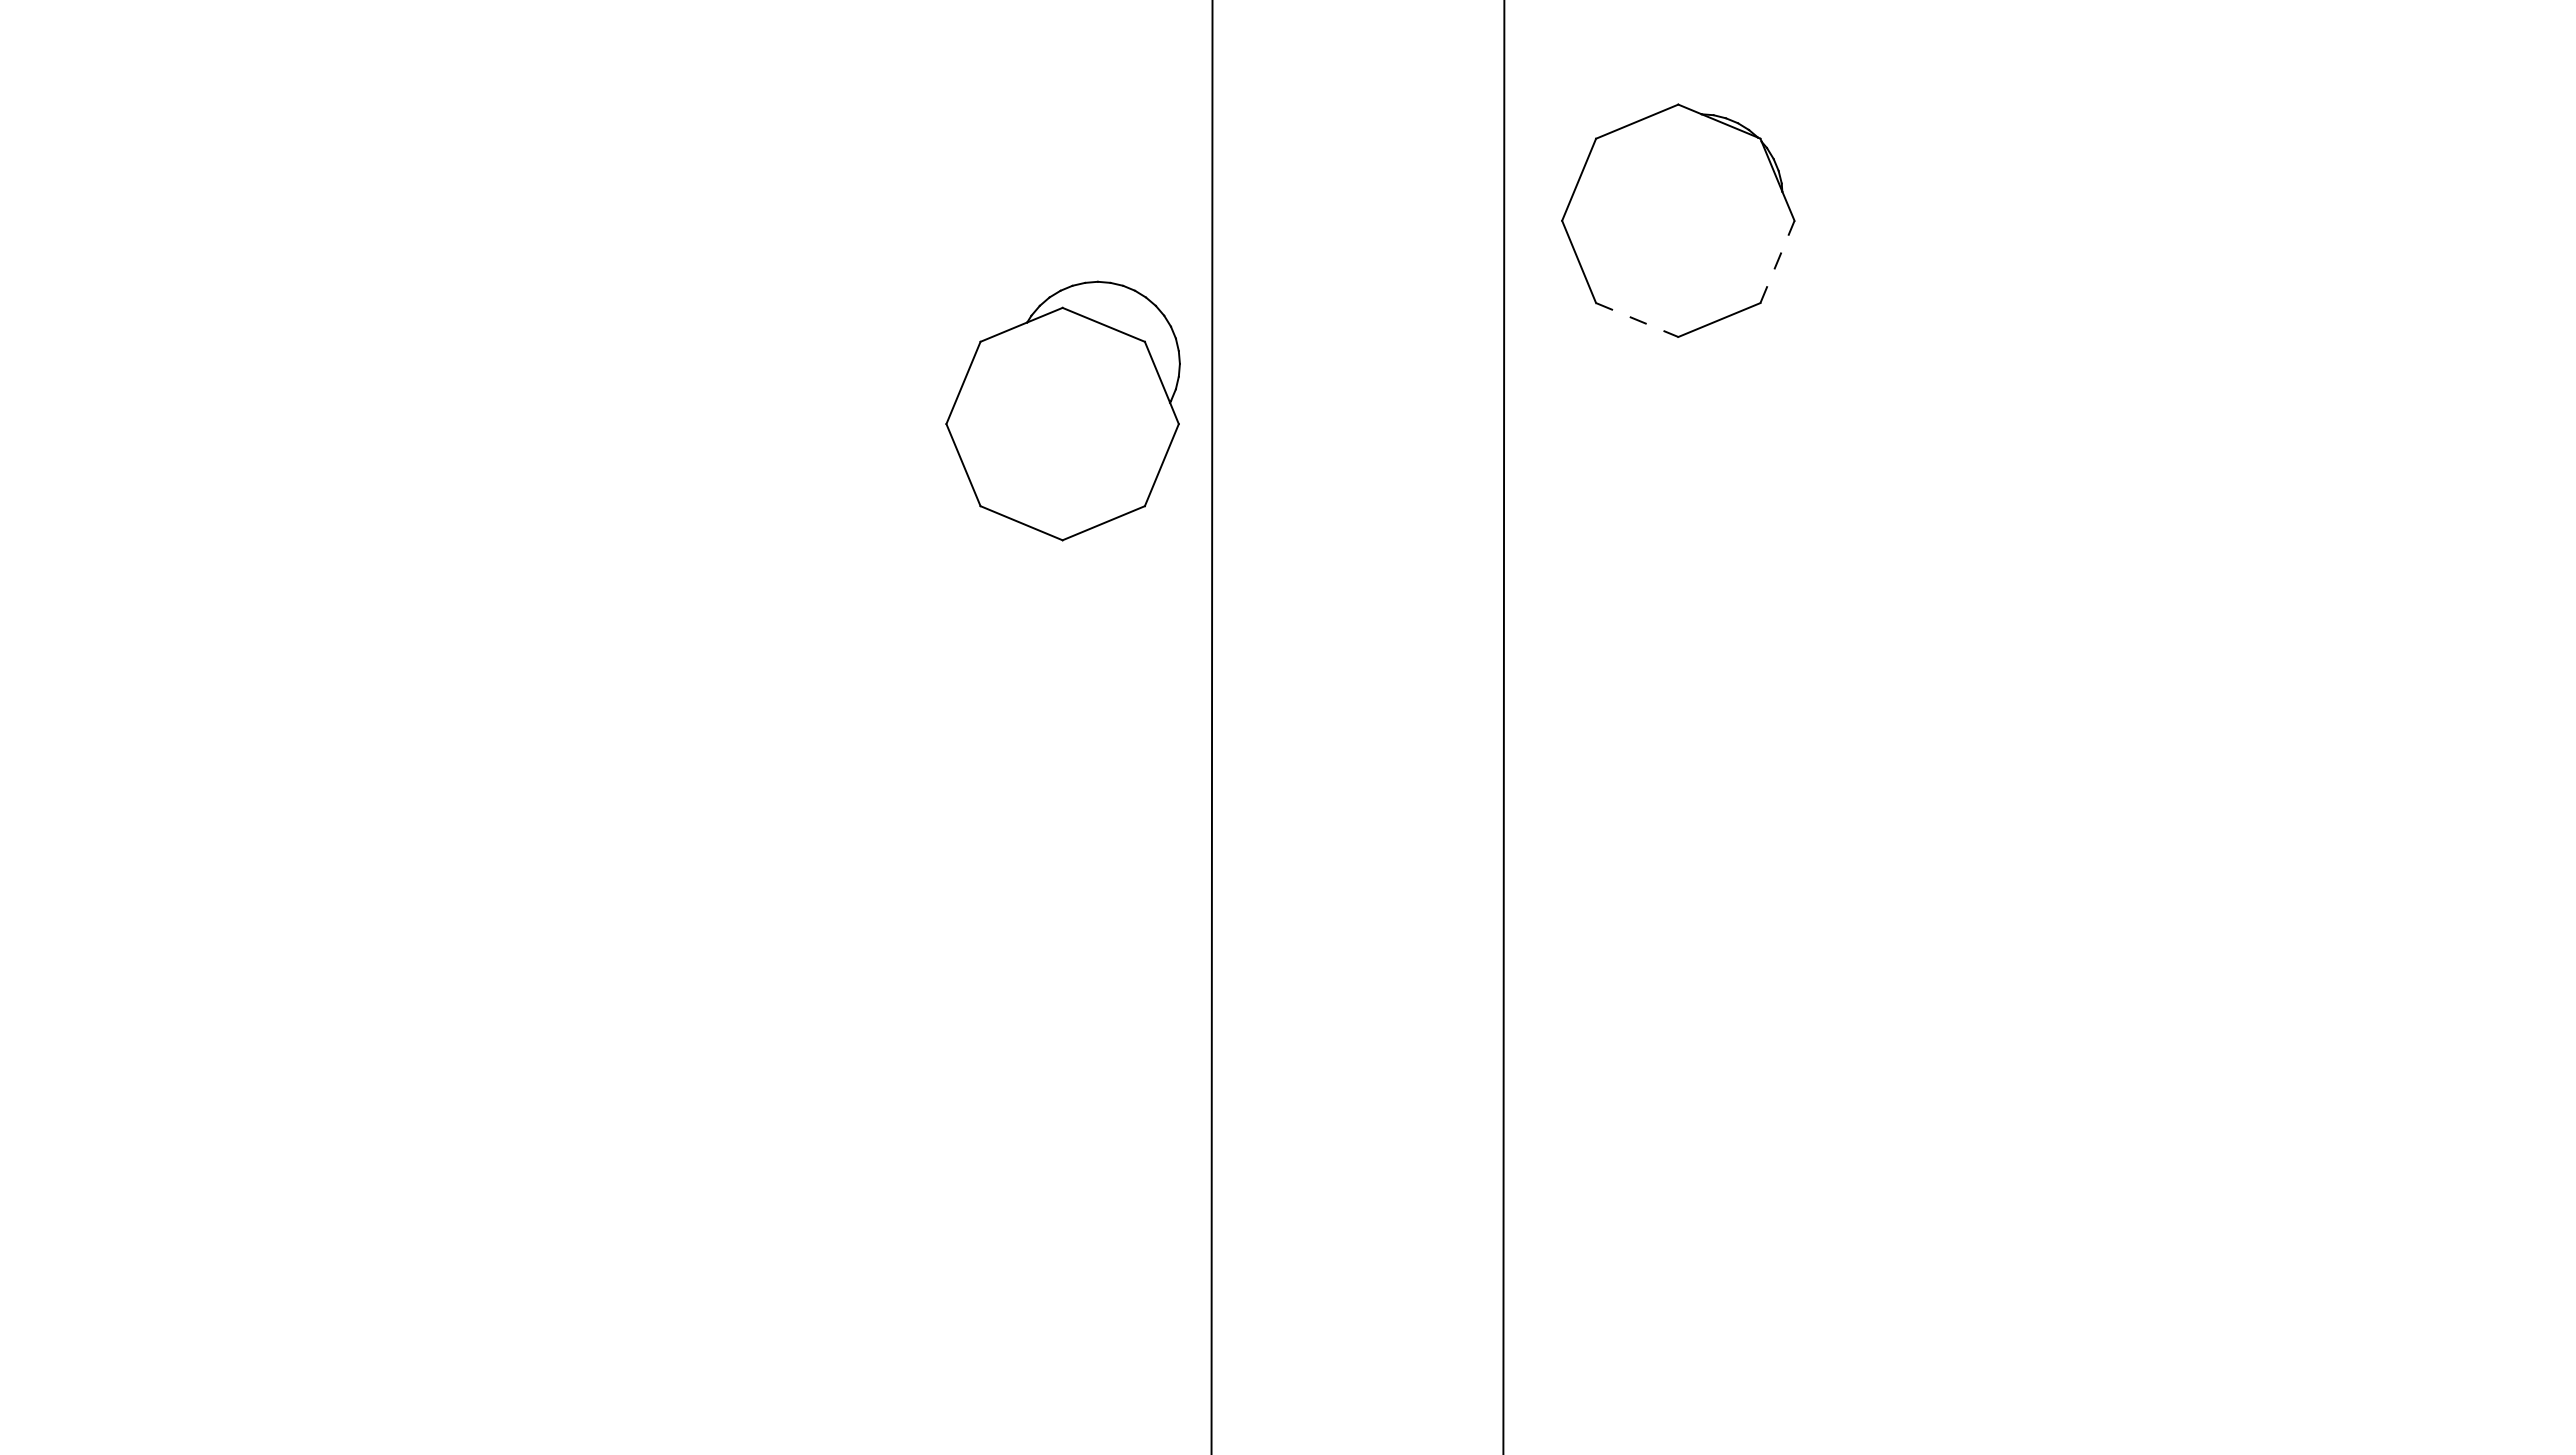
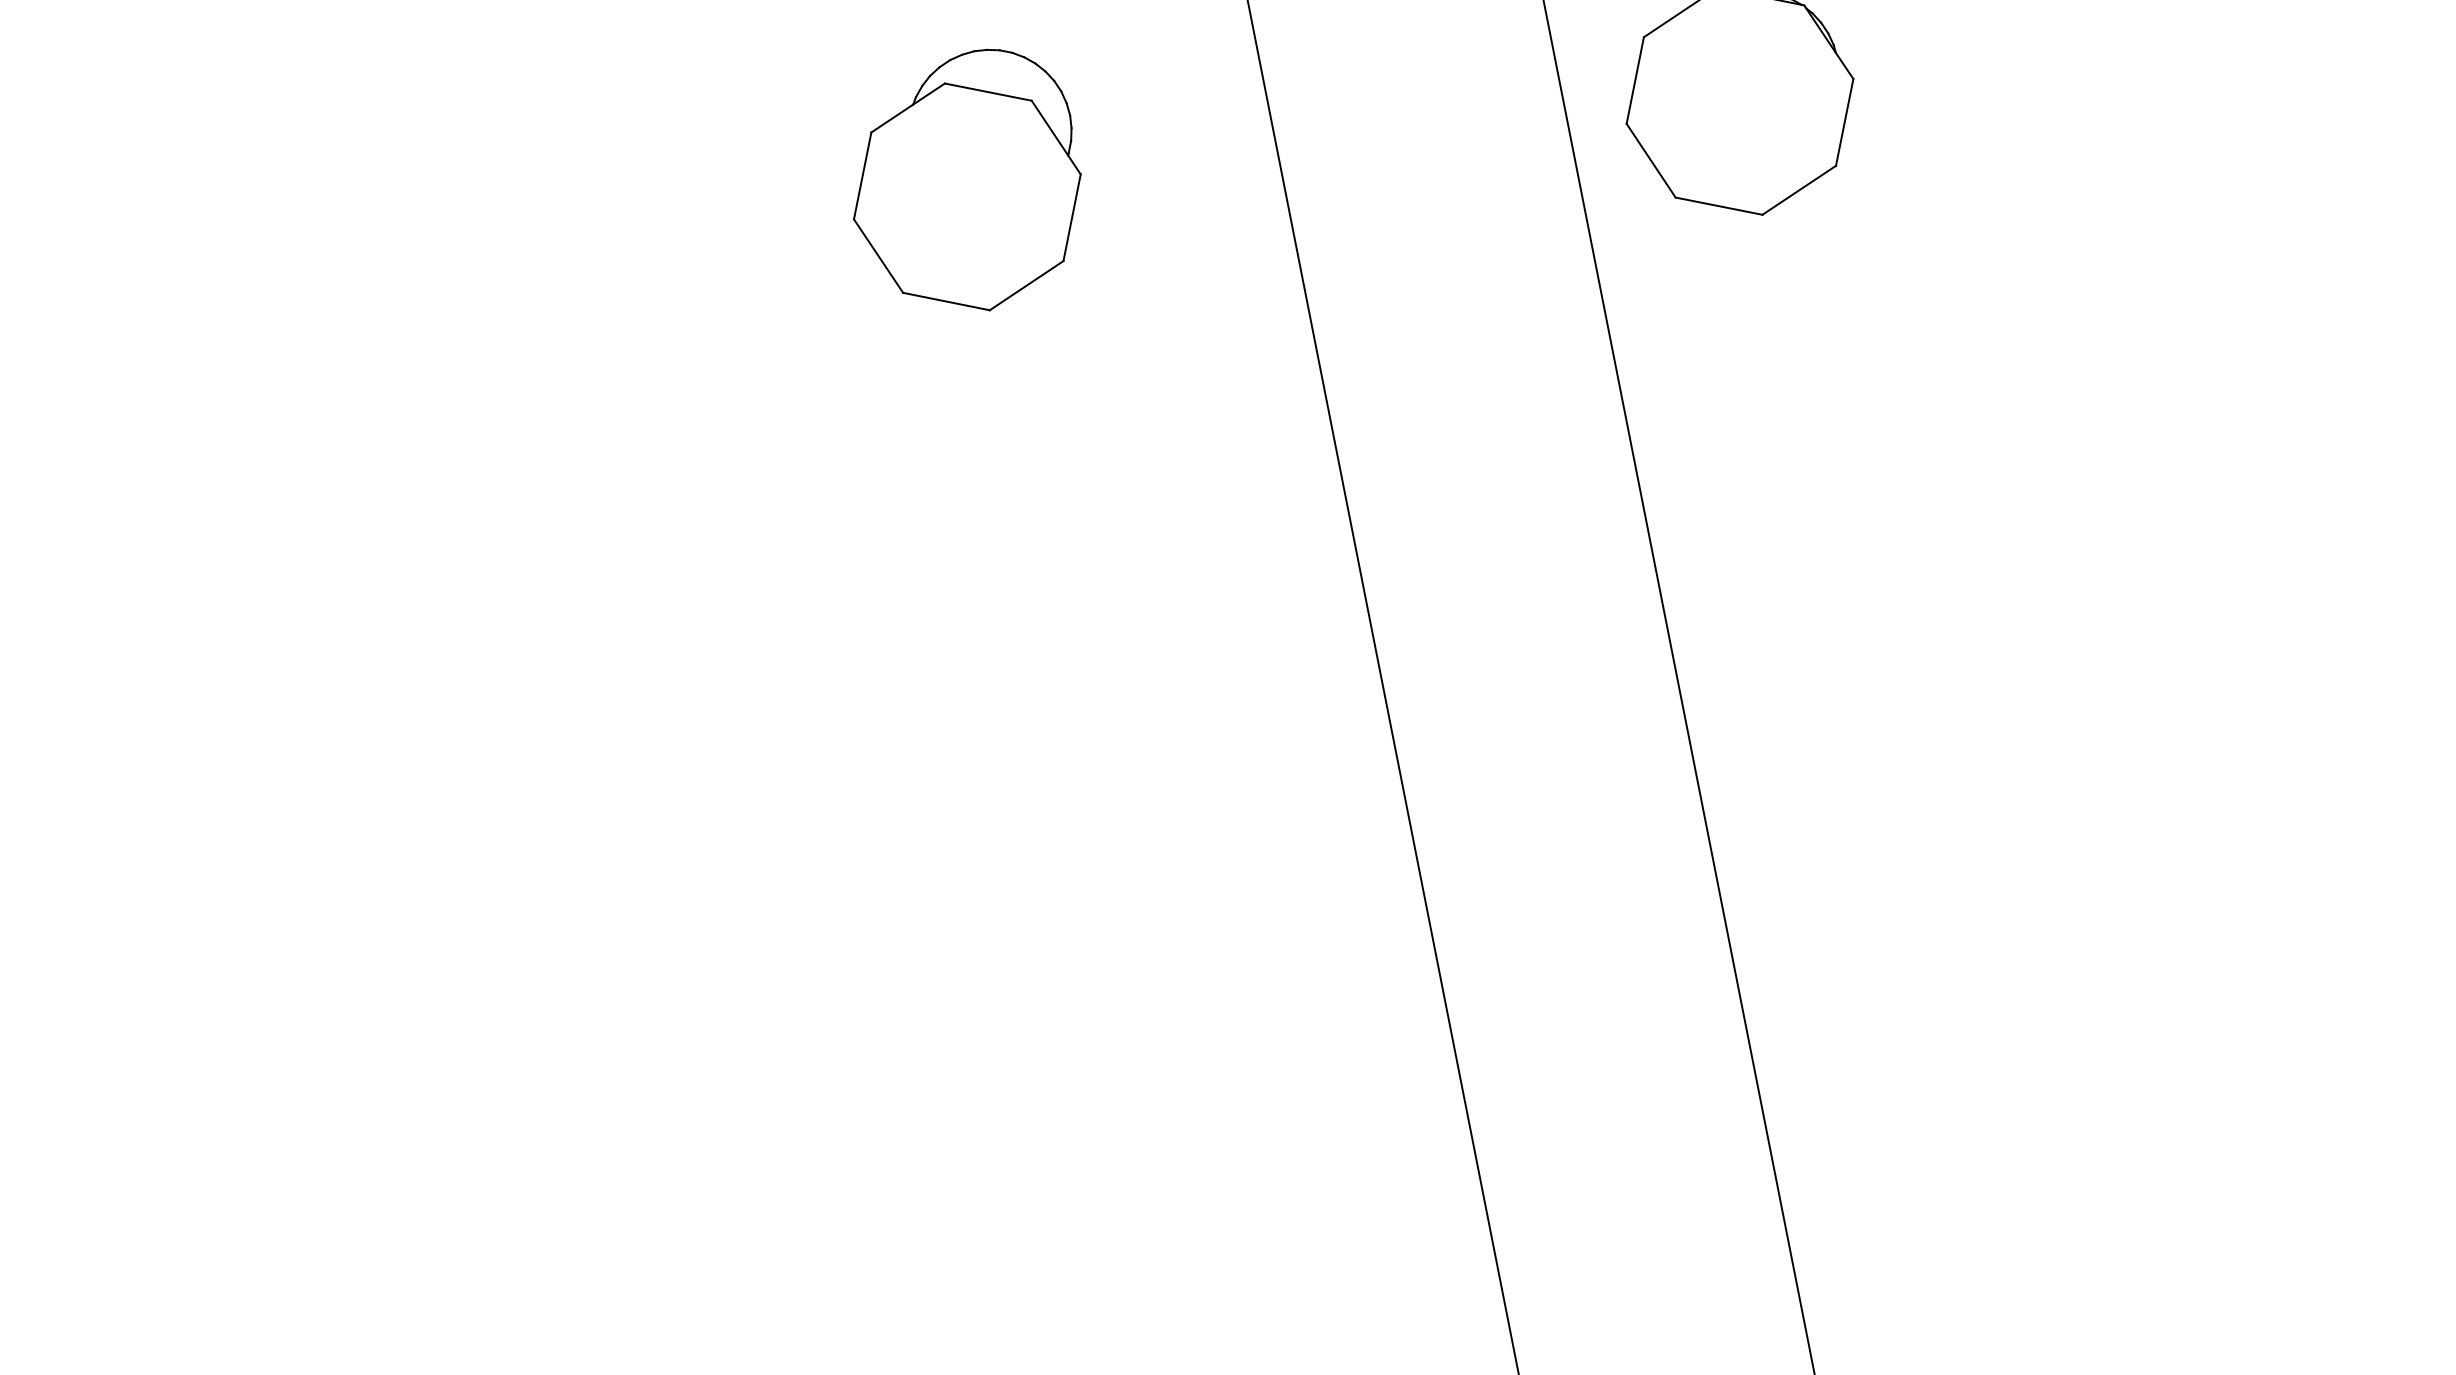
line: (1777, 261) -> (1844, 121), dashed -> solid
line: (1637, 320) -> (1719, 206), dashed -> solid
part: (1062, 410) -> (964, 183), moved

